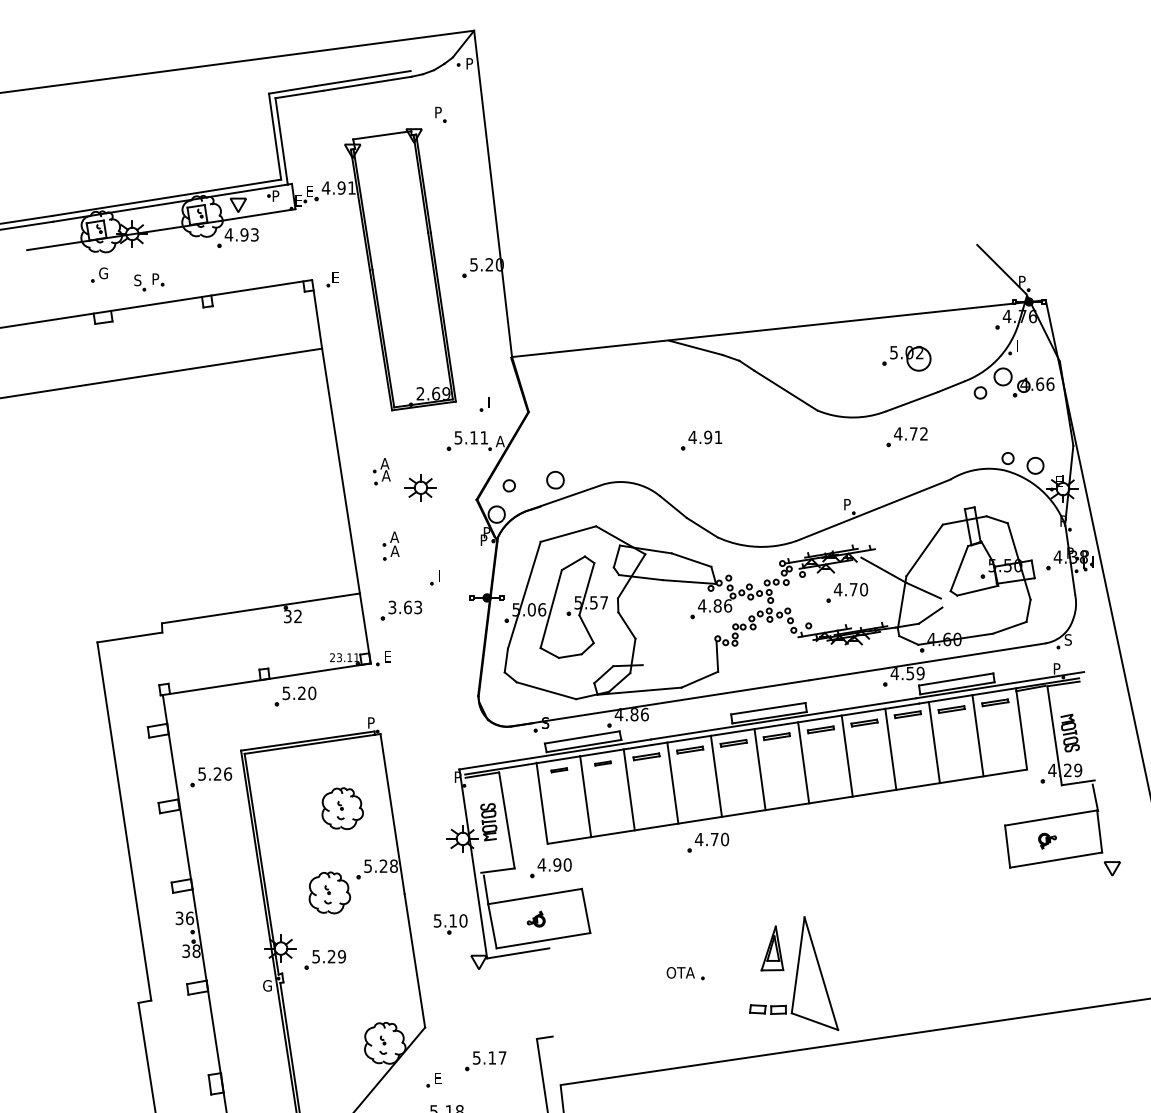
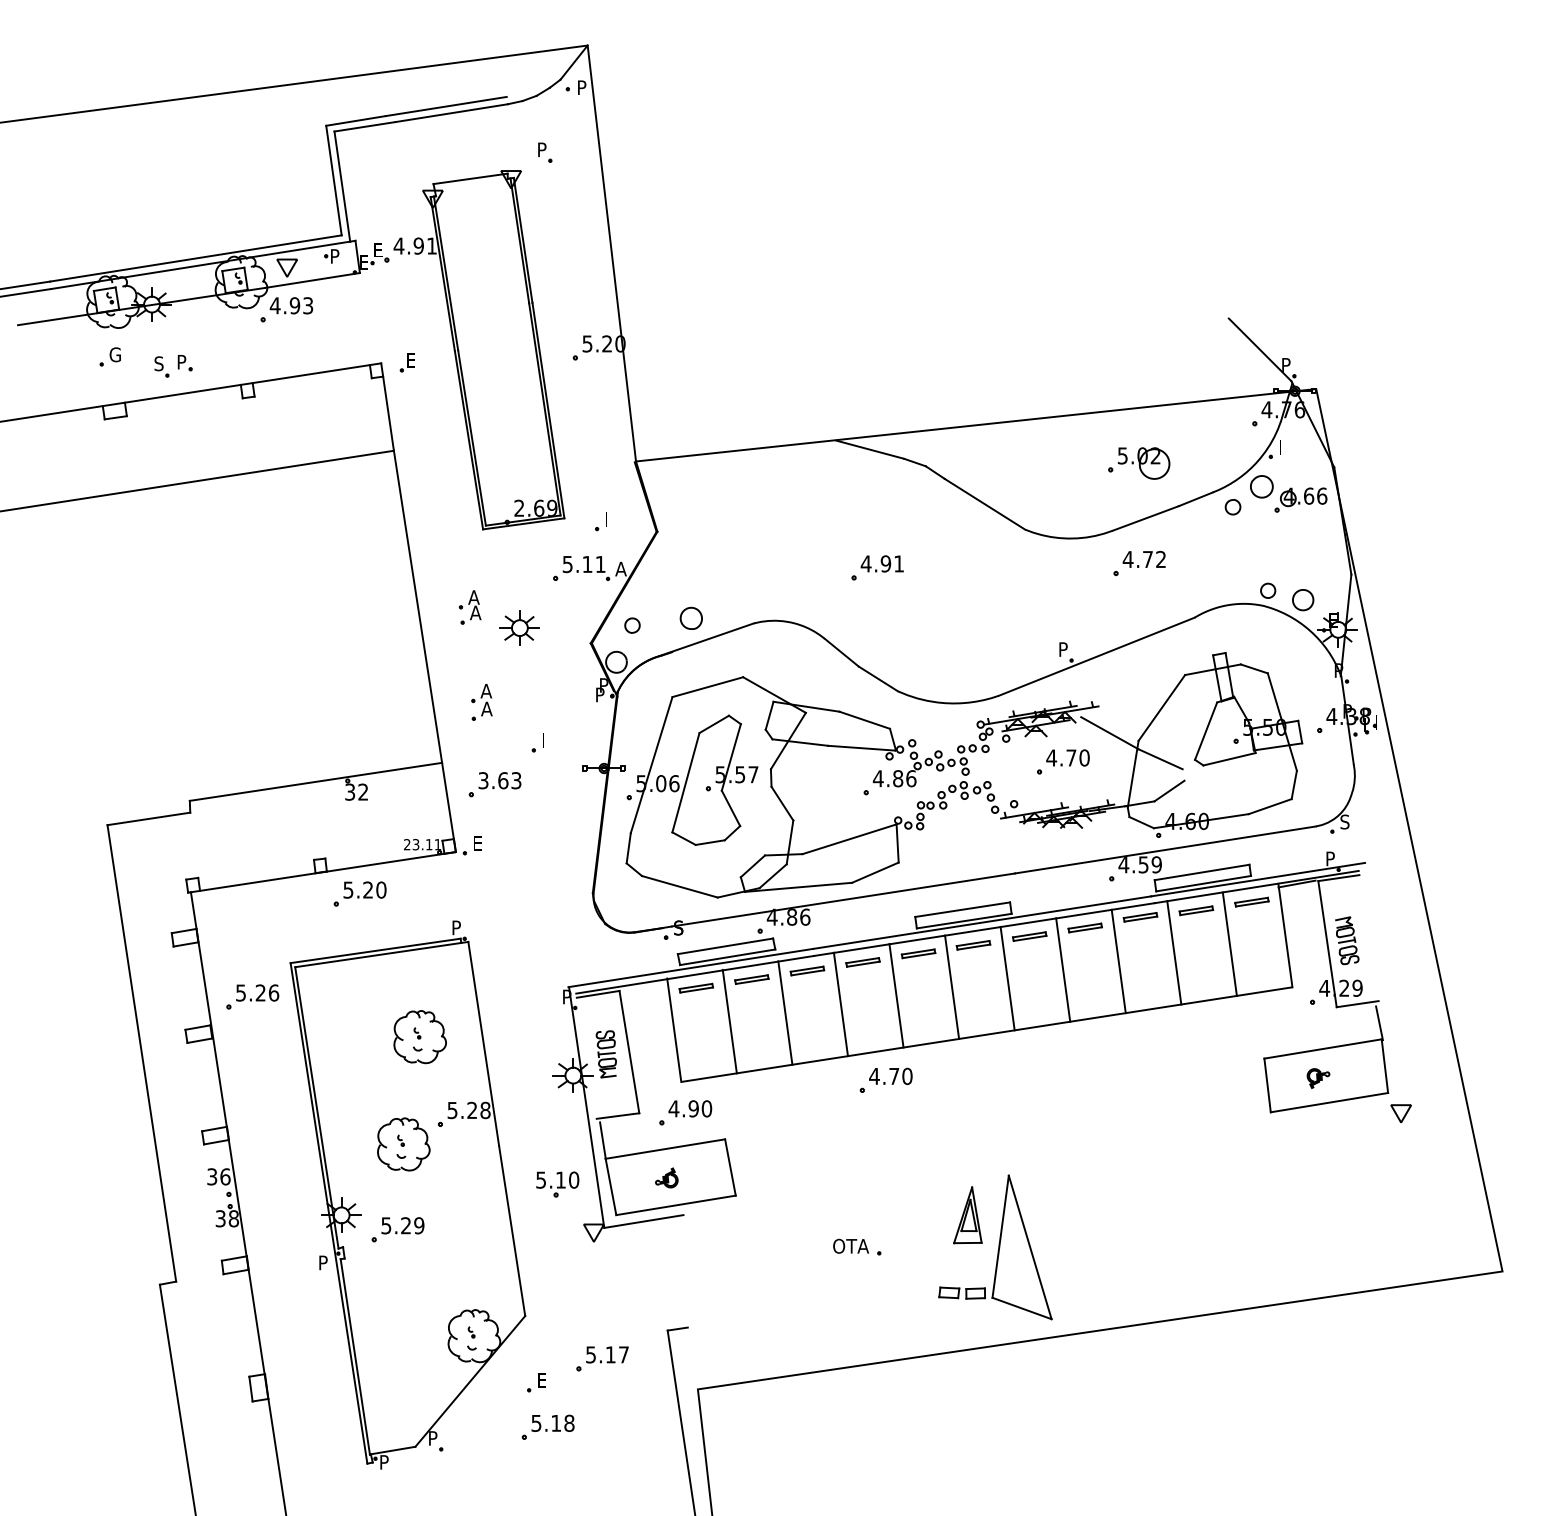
line: (679, 653) -> (849, 839), added
part: (602, 763) -> (751, 979), size x1.67
part: (558, 769) -> (695, 987), size x1.67
text: (266, 985) -> (323, 1262), G -> P

